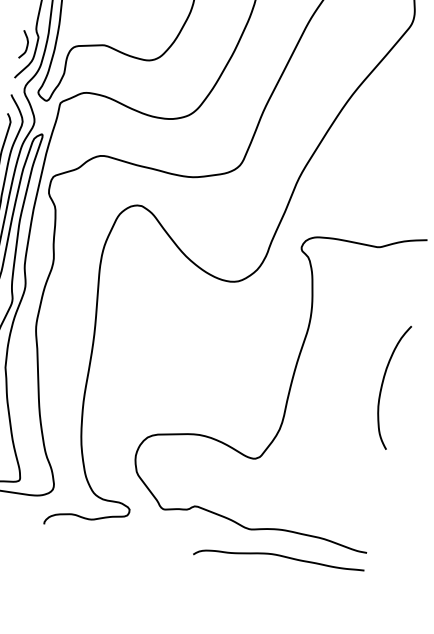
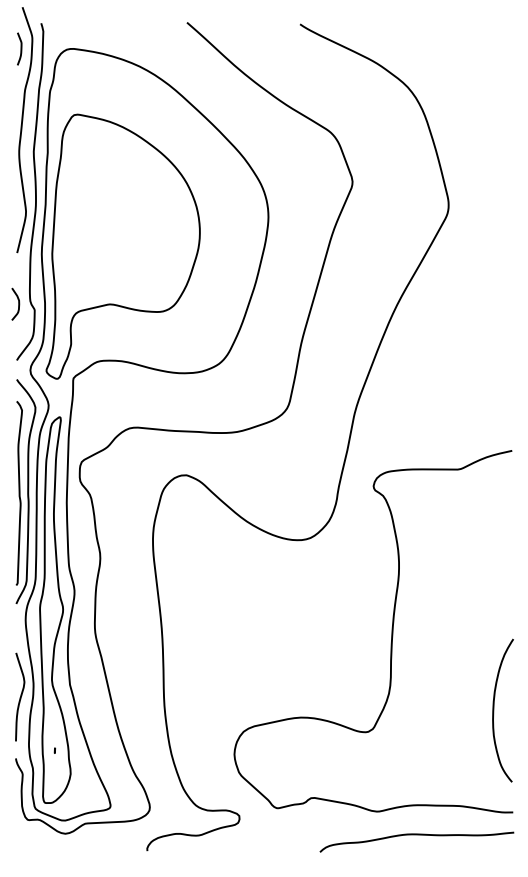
curve: (27, 44) -> (18, 303), moved
curve: (383, 384) -> (494, 710), moved

